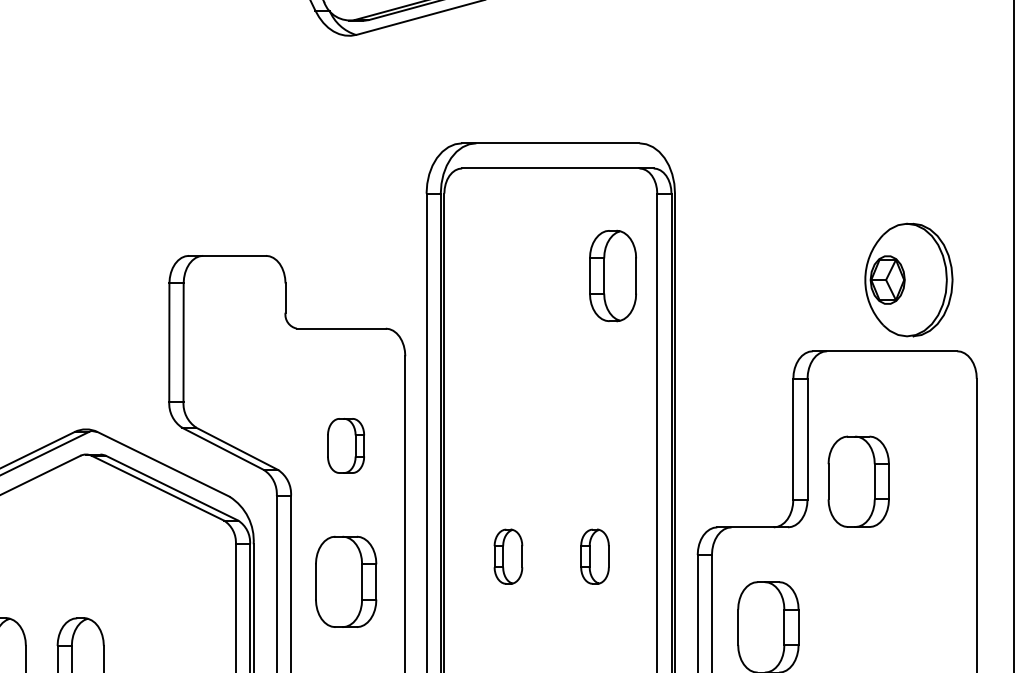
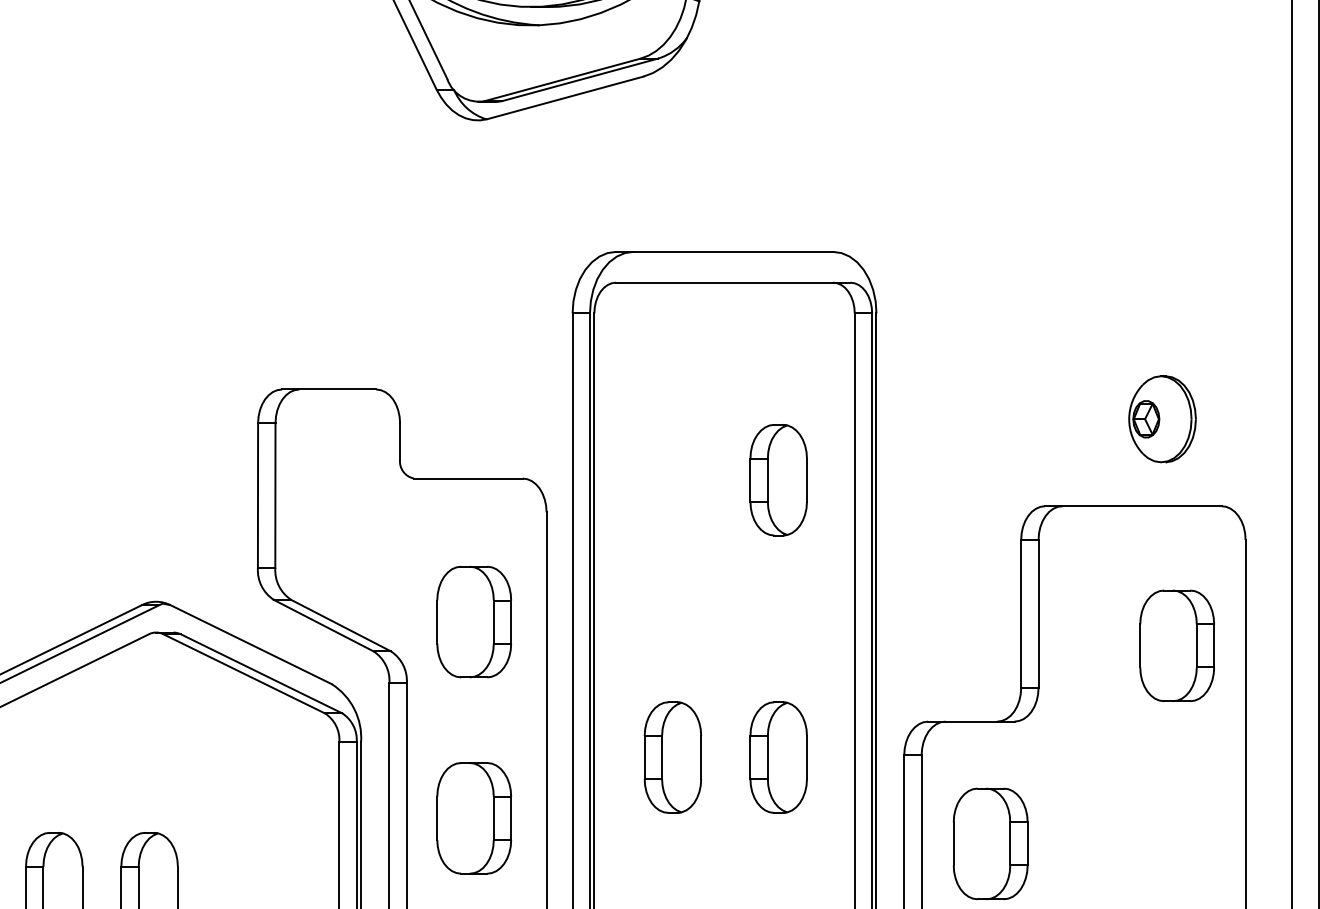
part: (612, 276) -> (778, 480), moved
part: (908, 280) -> (1162, 419), size x0.62
part: (345, 445) -> (473, 621), size x1.67
part: (858, 481) -> (1176, 645), moved
part: (508, 556) -> (672, 757), size x1.67
part: (594, 556) -> (778, 757), size x1.67
part: (346, 582) -> (474, 818), moved

